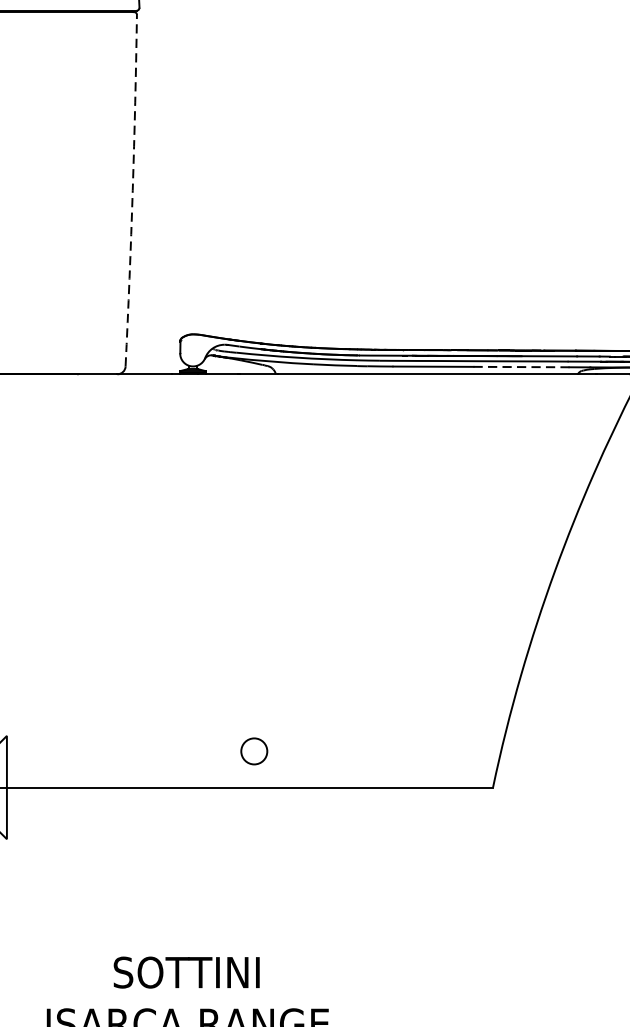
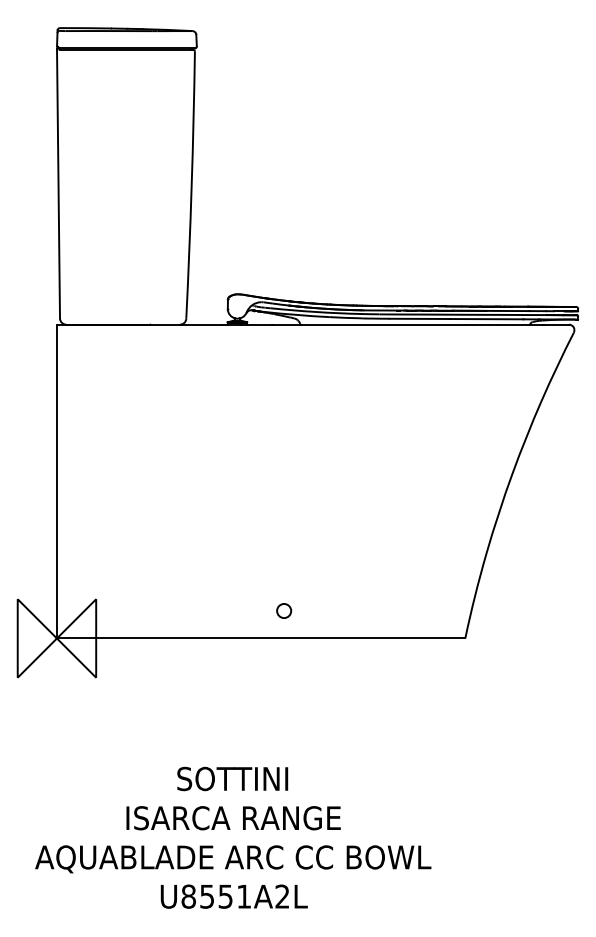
arc: (132, 191) -> (191, 185), dashed -> solid
line: (522, 367) -> (487, 319), dashed -> solid
circle: (254, 750) -> (284, 610), size x0.71

